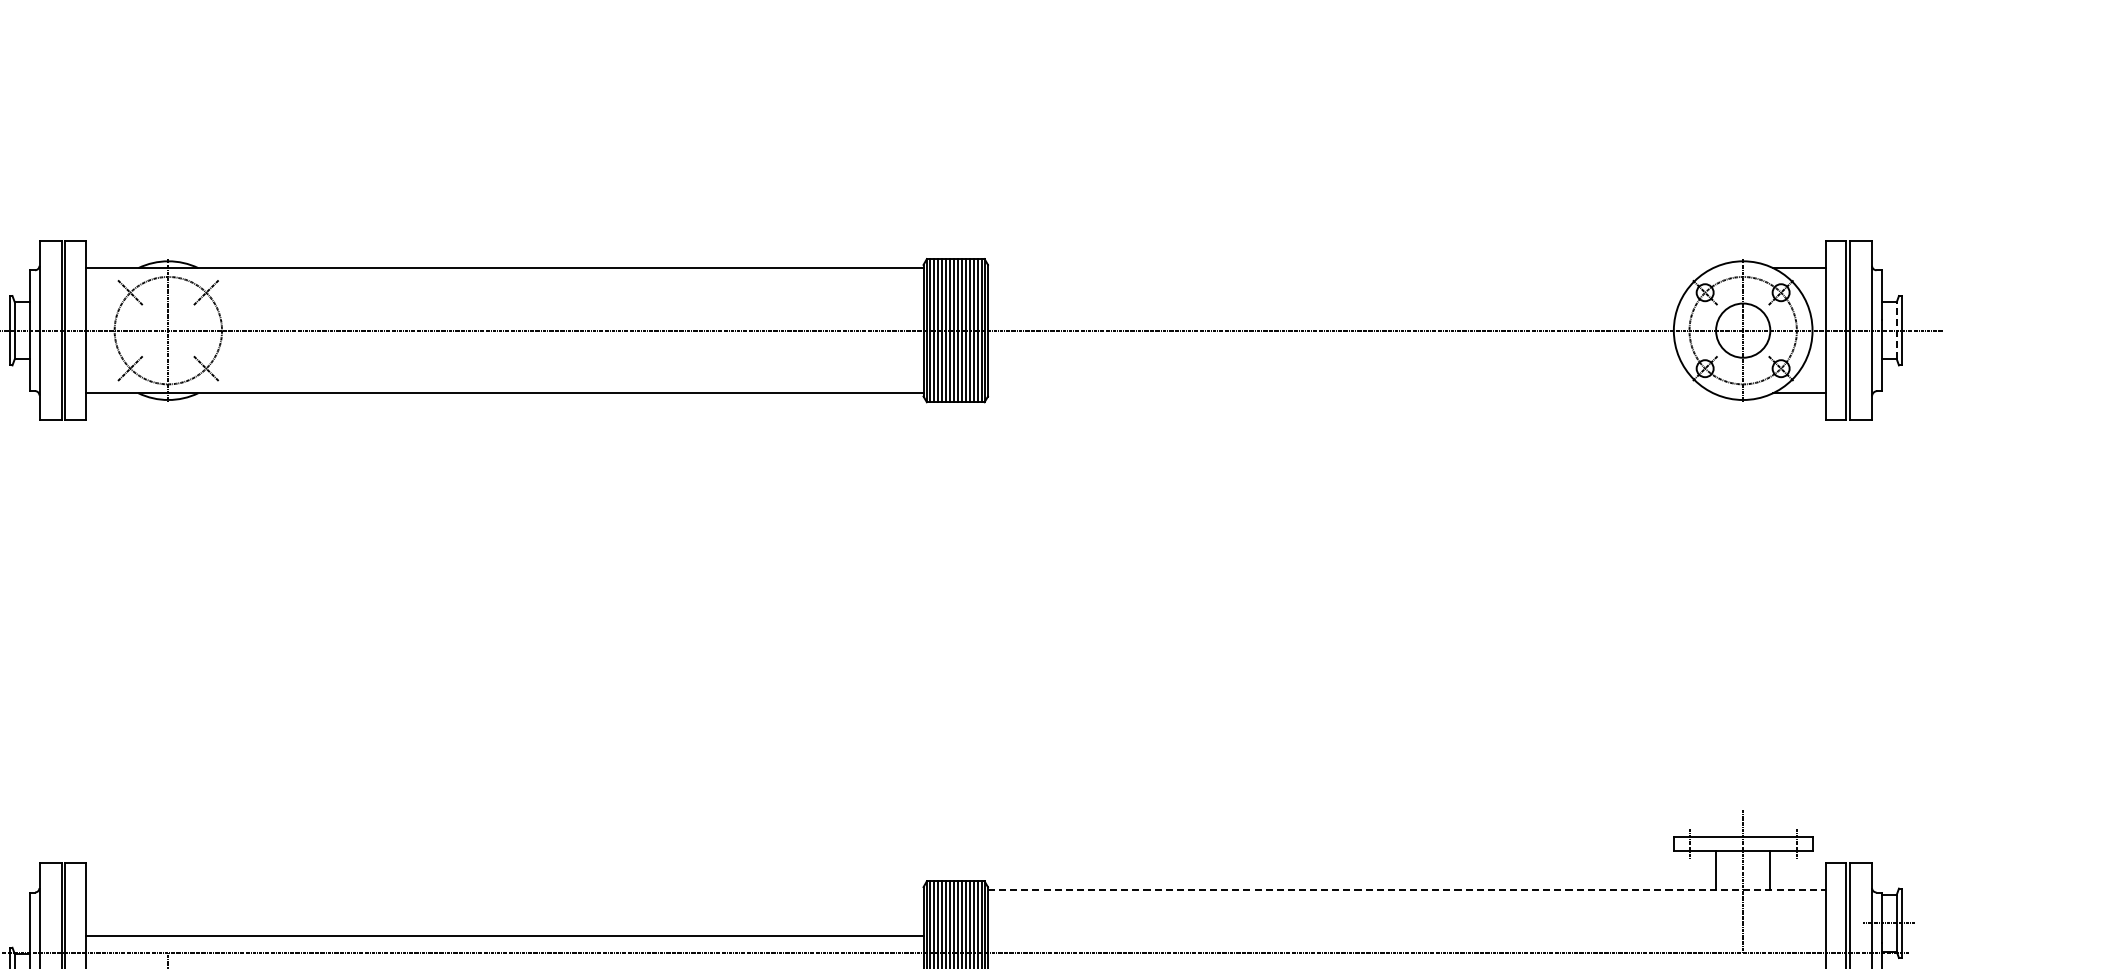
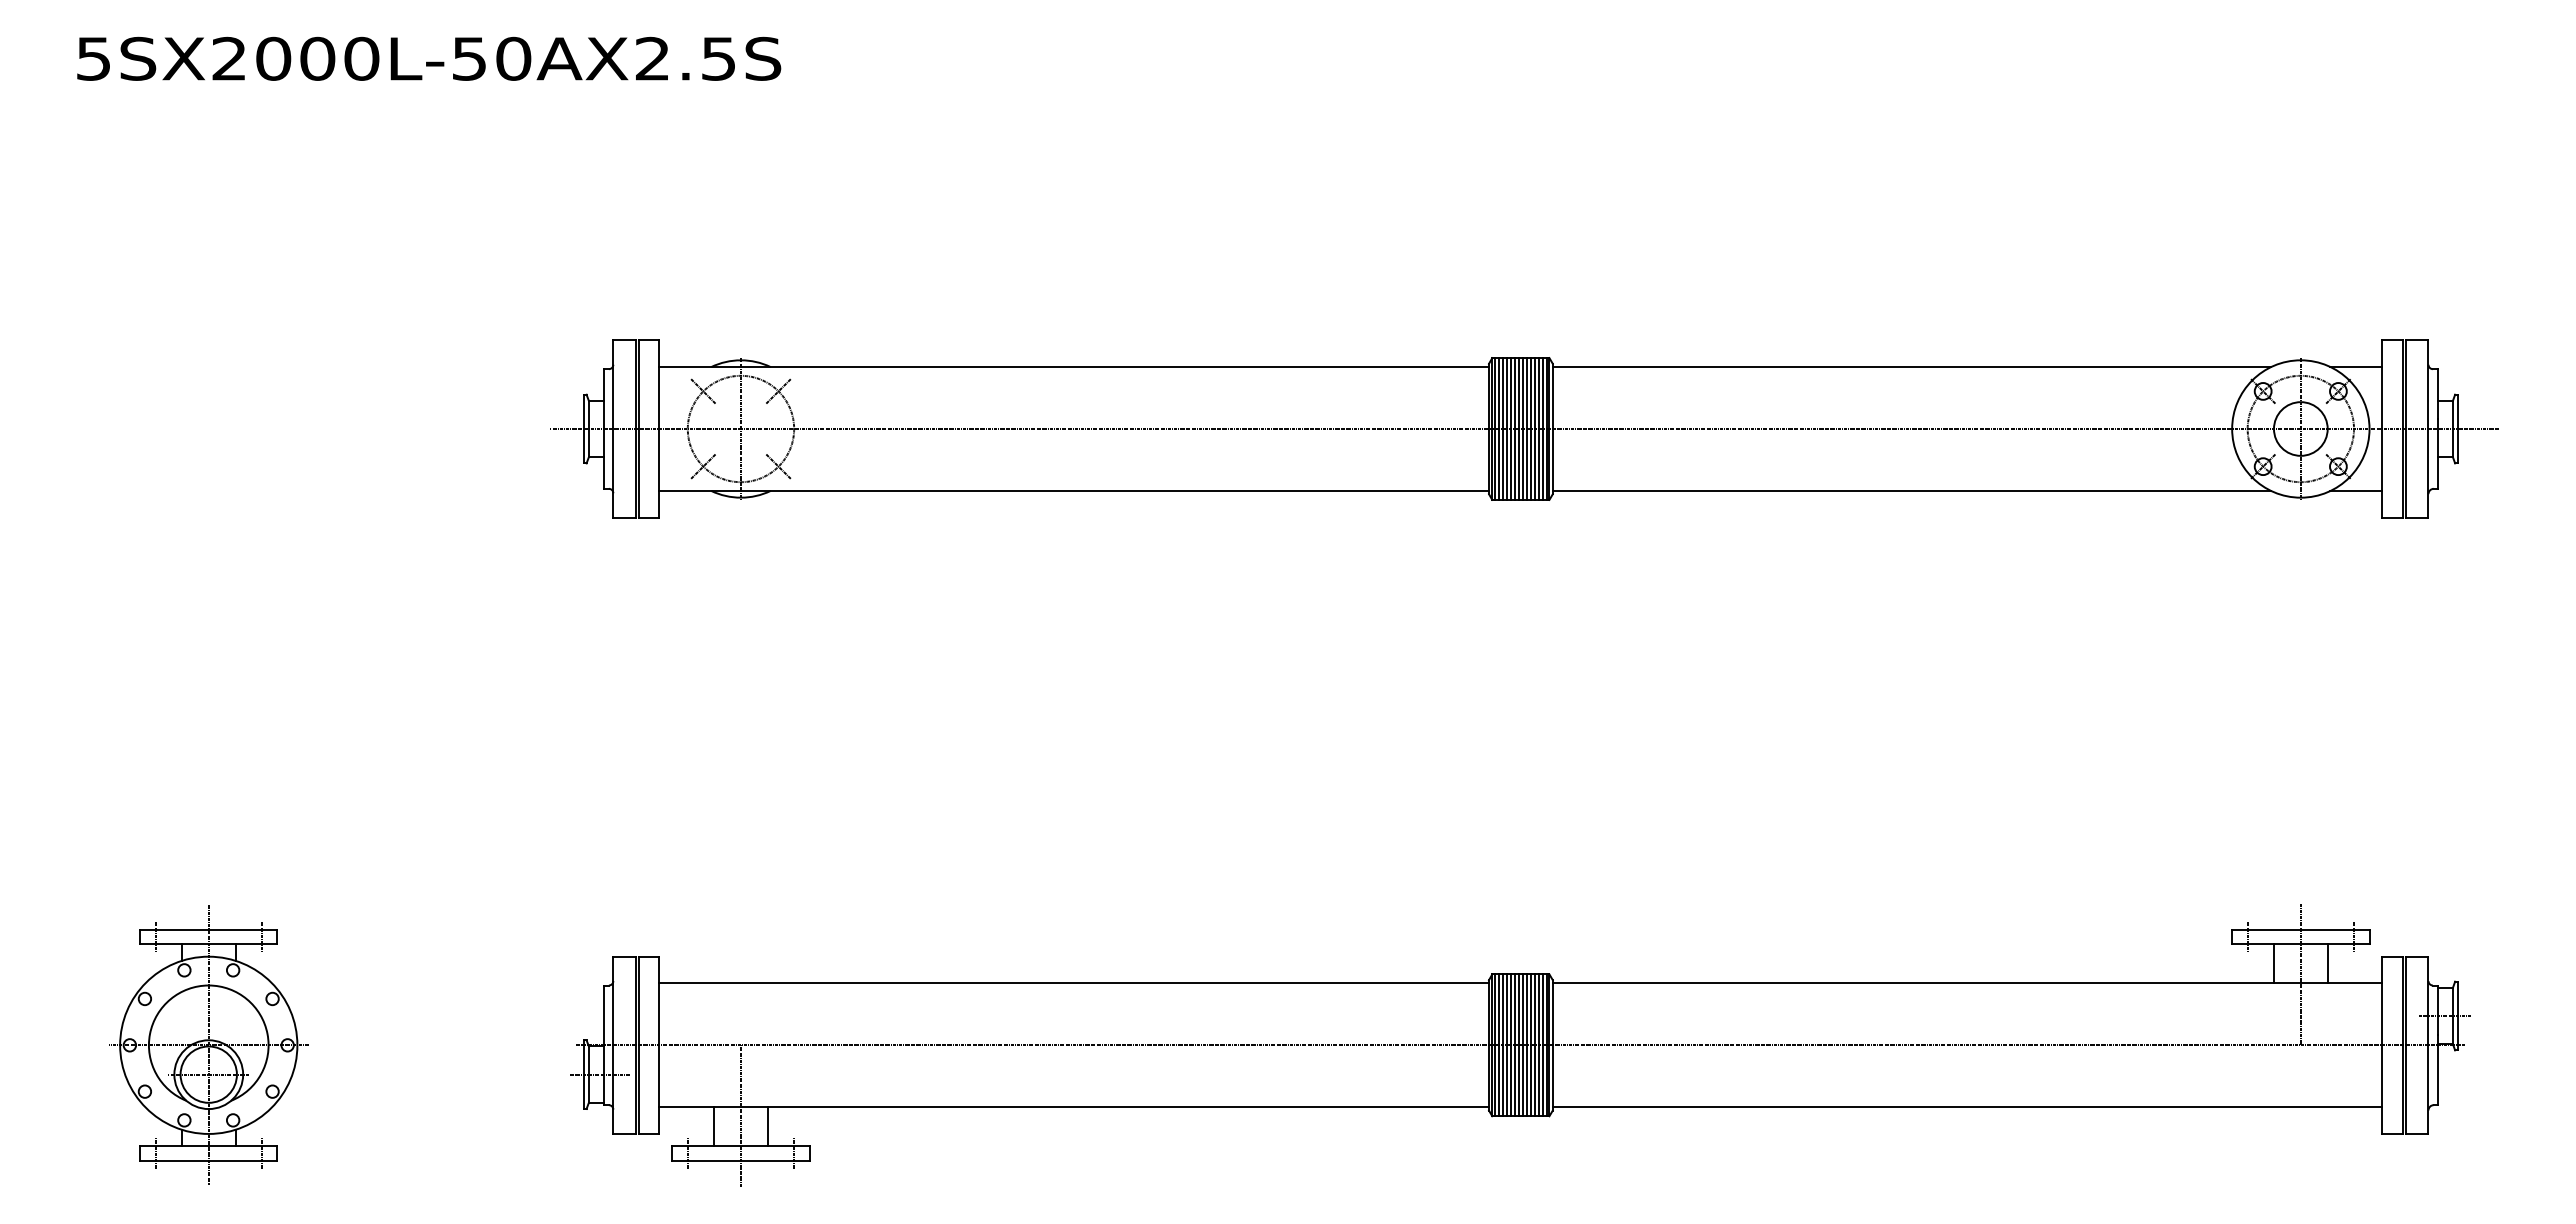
line: (1350, 268) -> (1911, 367), added
line: (1896, 330) -> (2452, 428), dashed -> solid
line: (1350, 392) -> (1911, 490), added
line: (1406, 890) -> (1967, 983), dashed -> solid
line: (505, 935) -> (1074, 983), moved

